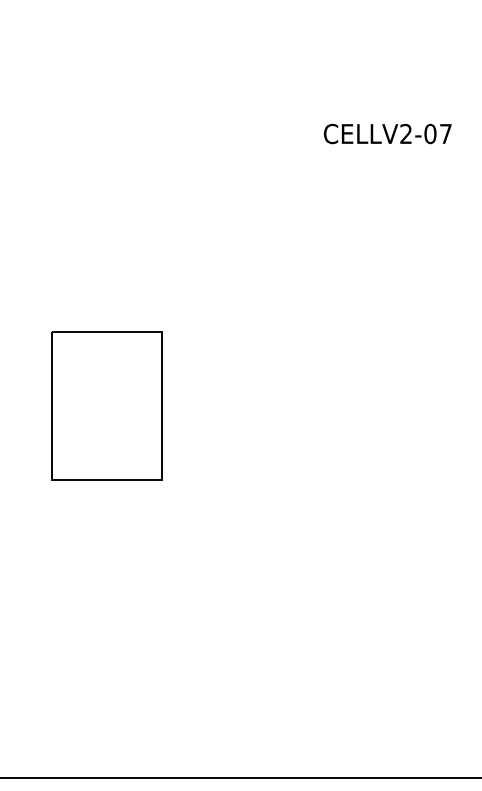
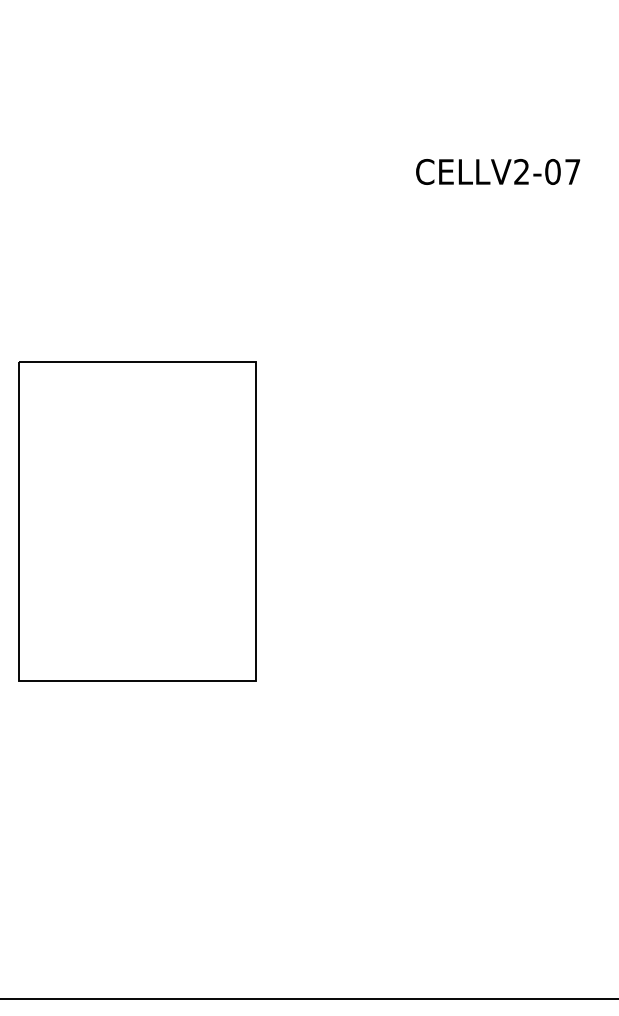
part: (107, 406) -> (137, 521), size x1.67

